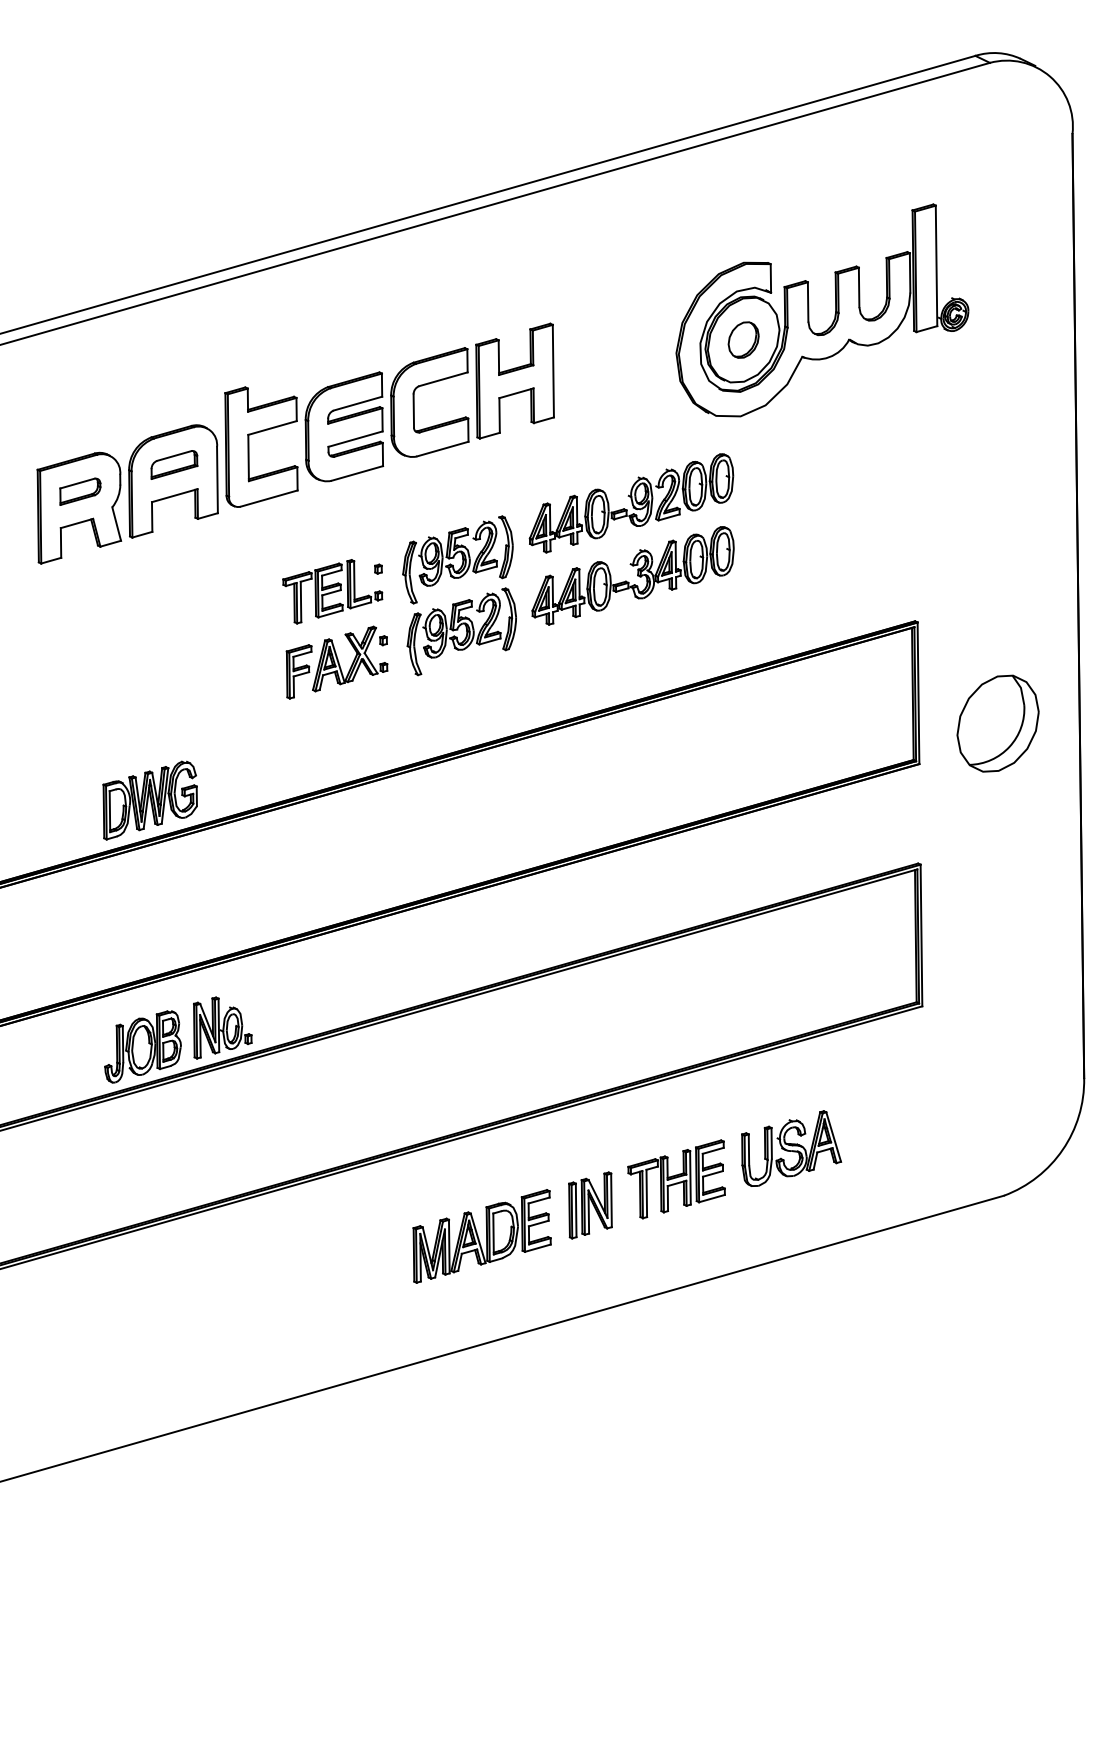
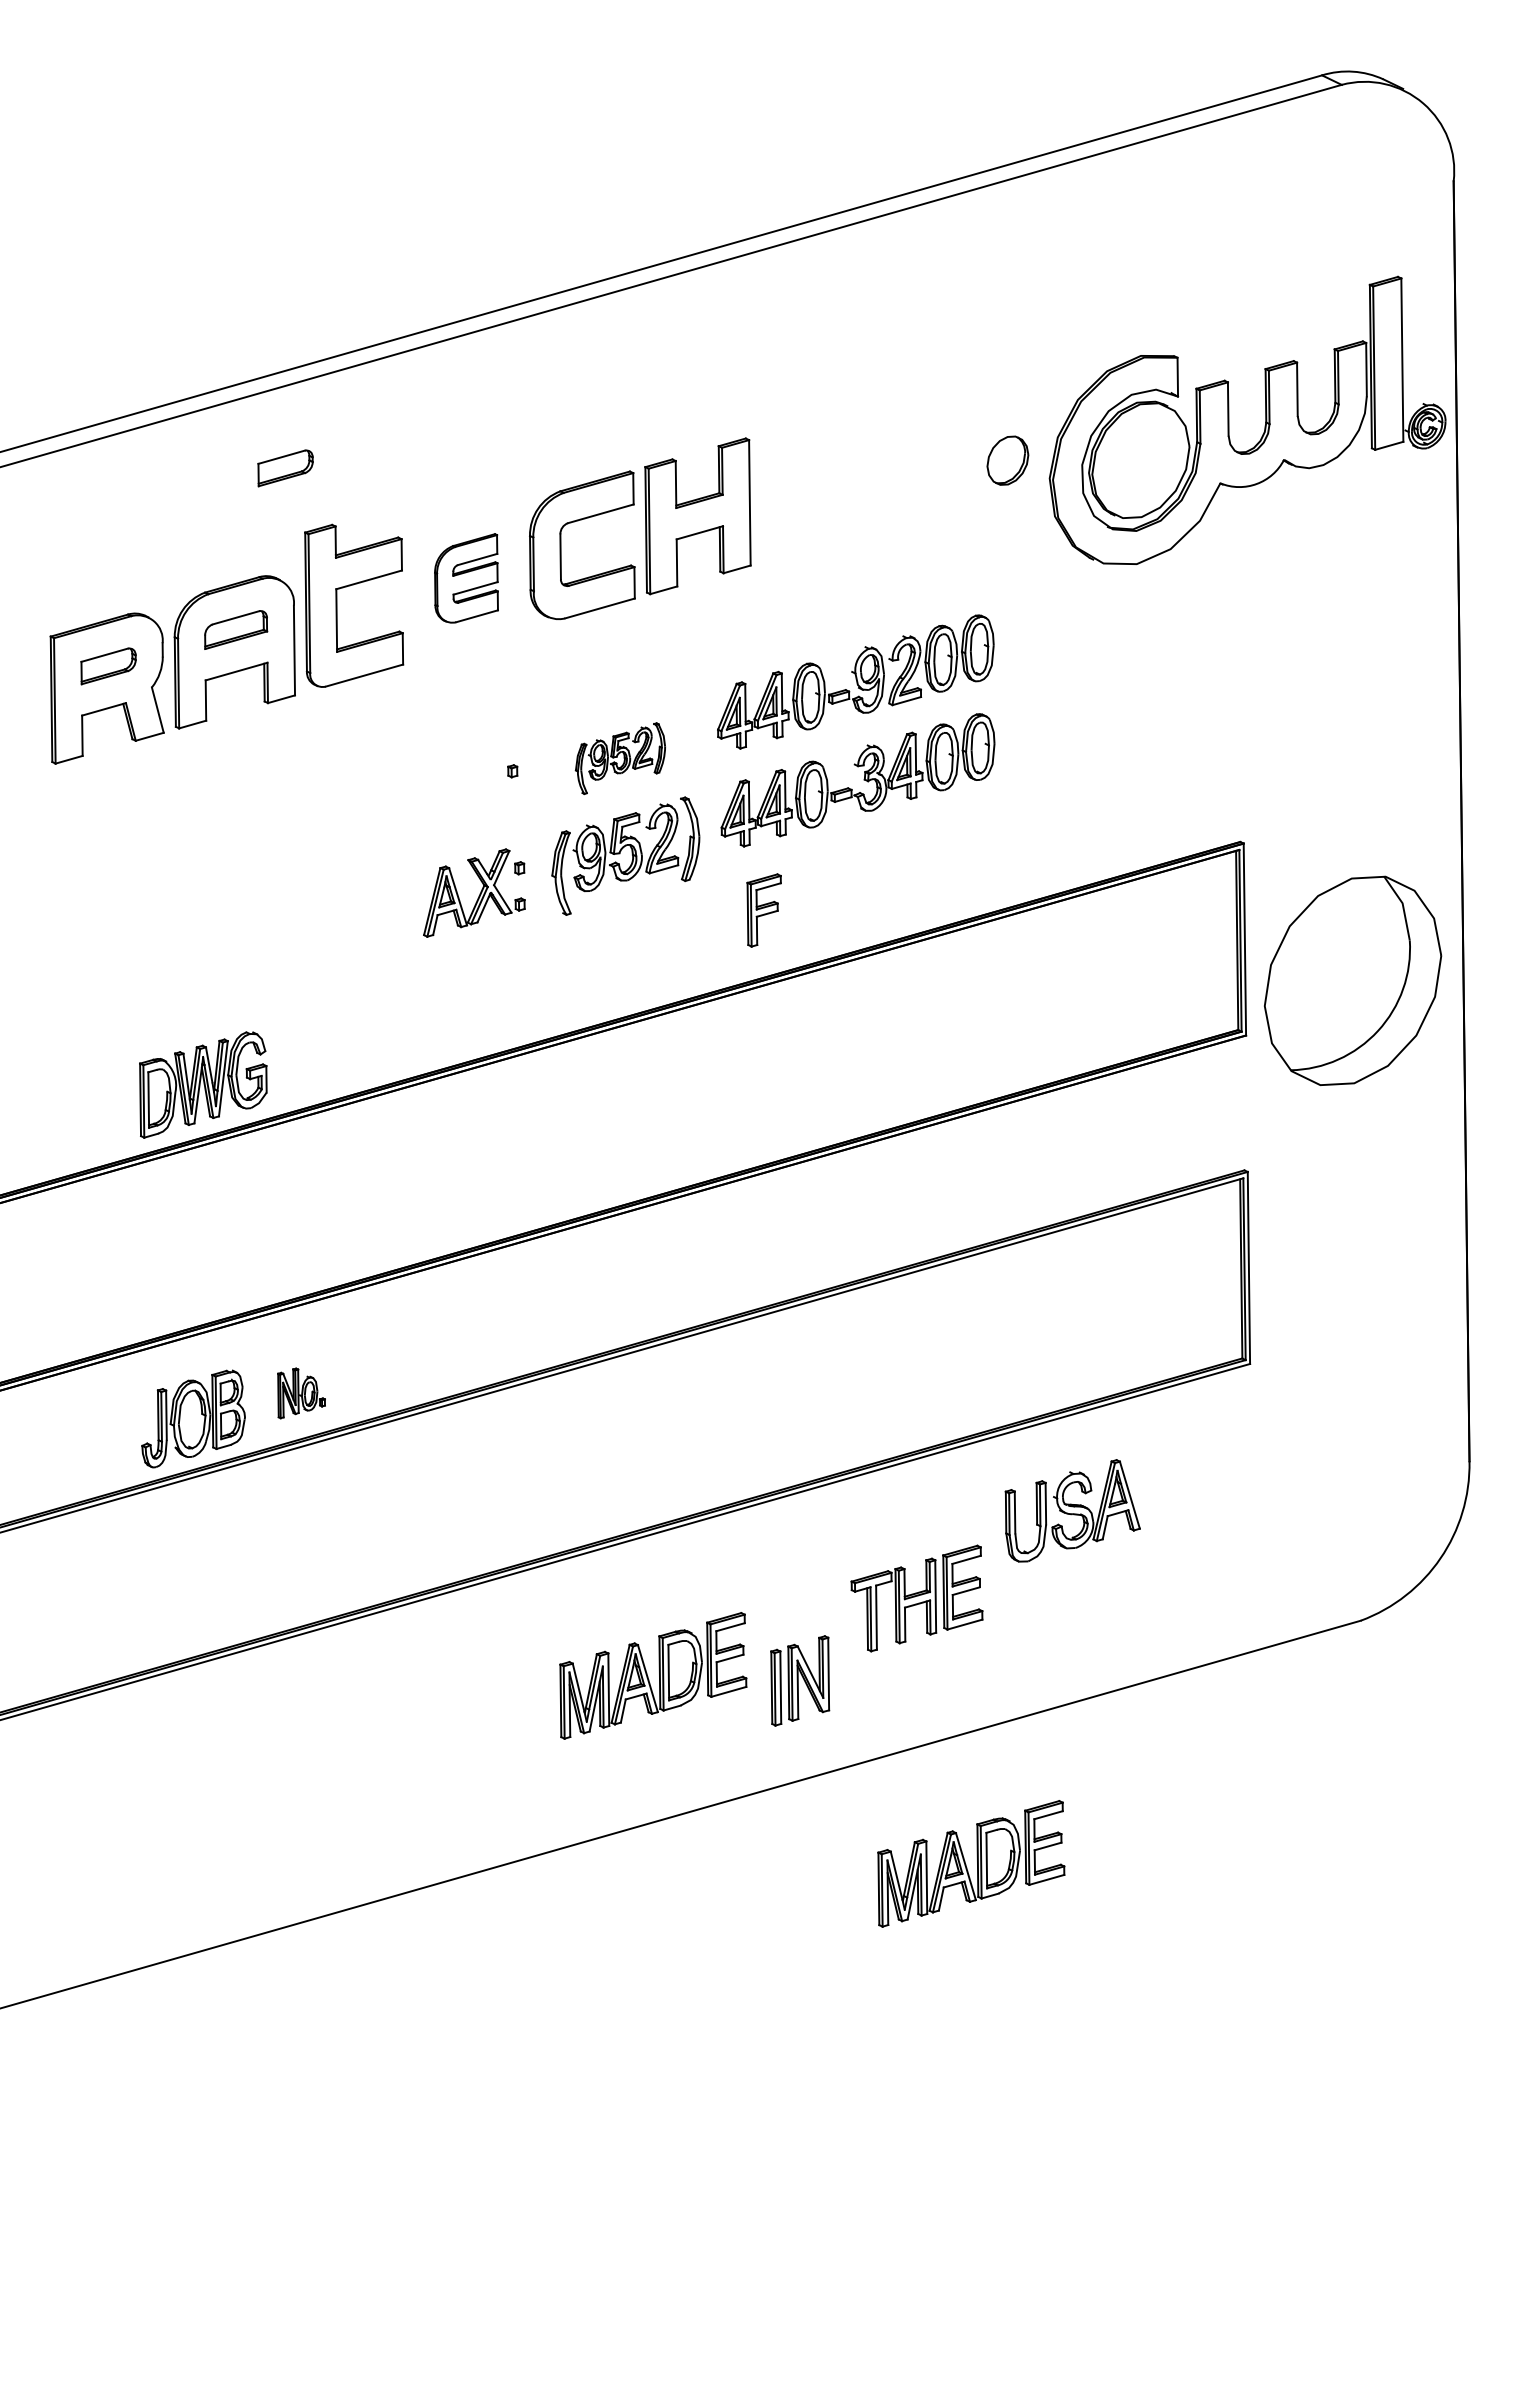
part: (809, 309) -> (1229, 419), moved
part: (210, 345) -> (285, 468), added
part: (344, 426) -> (466, 578), size x0.6
part: (457, 559) -> (620, 758), size x0.6
part: (332, 591) -> (450, 801), removed
part: (298, 671) -> (763, 910), moved
part: (997, 723) -> (1352, 980), size x1.6
part: (222, 1028) -> (301, 1393), size x0.6
part: (791, 1148) -> (1072, 1510), moved
part: (590, 1205) -> (800, 1680), moved
part: (716, 1374) -> (971, 1863), added

